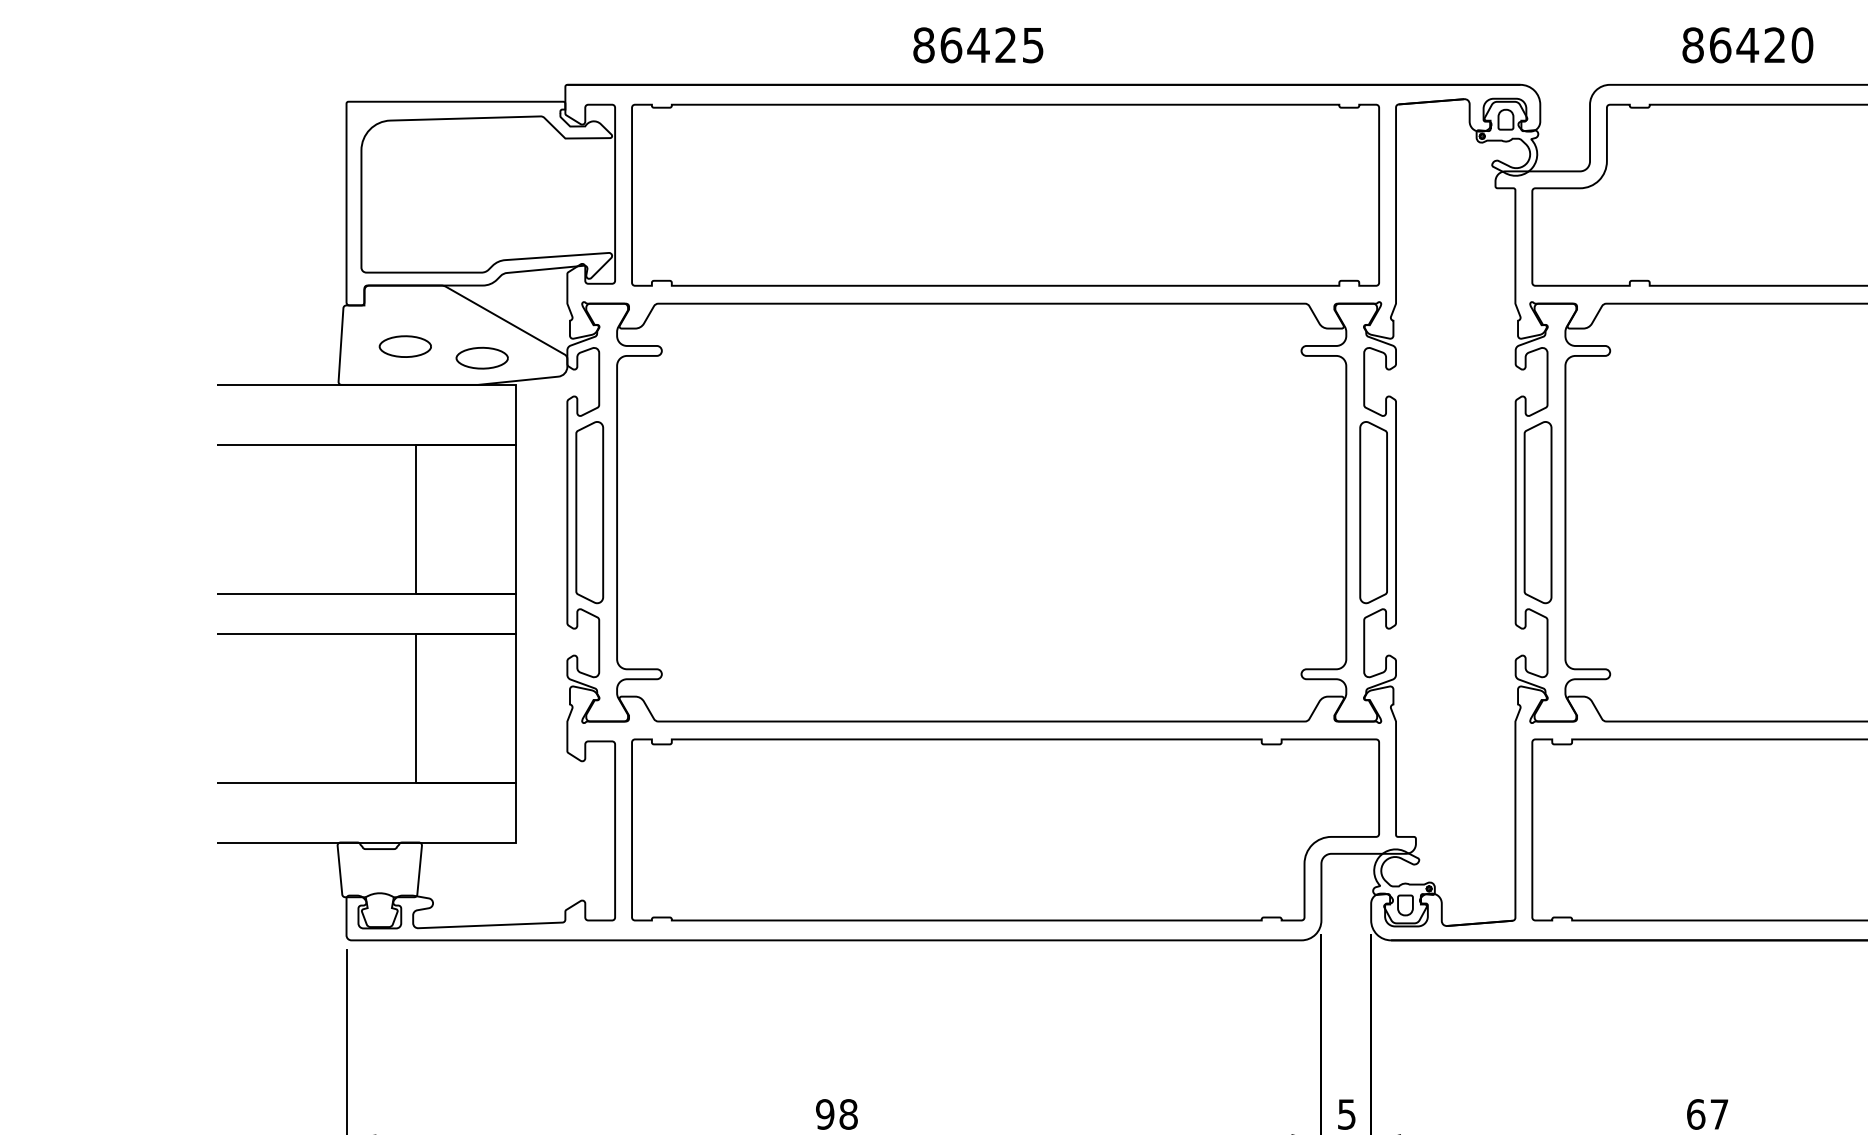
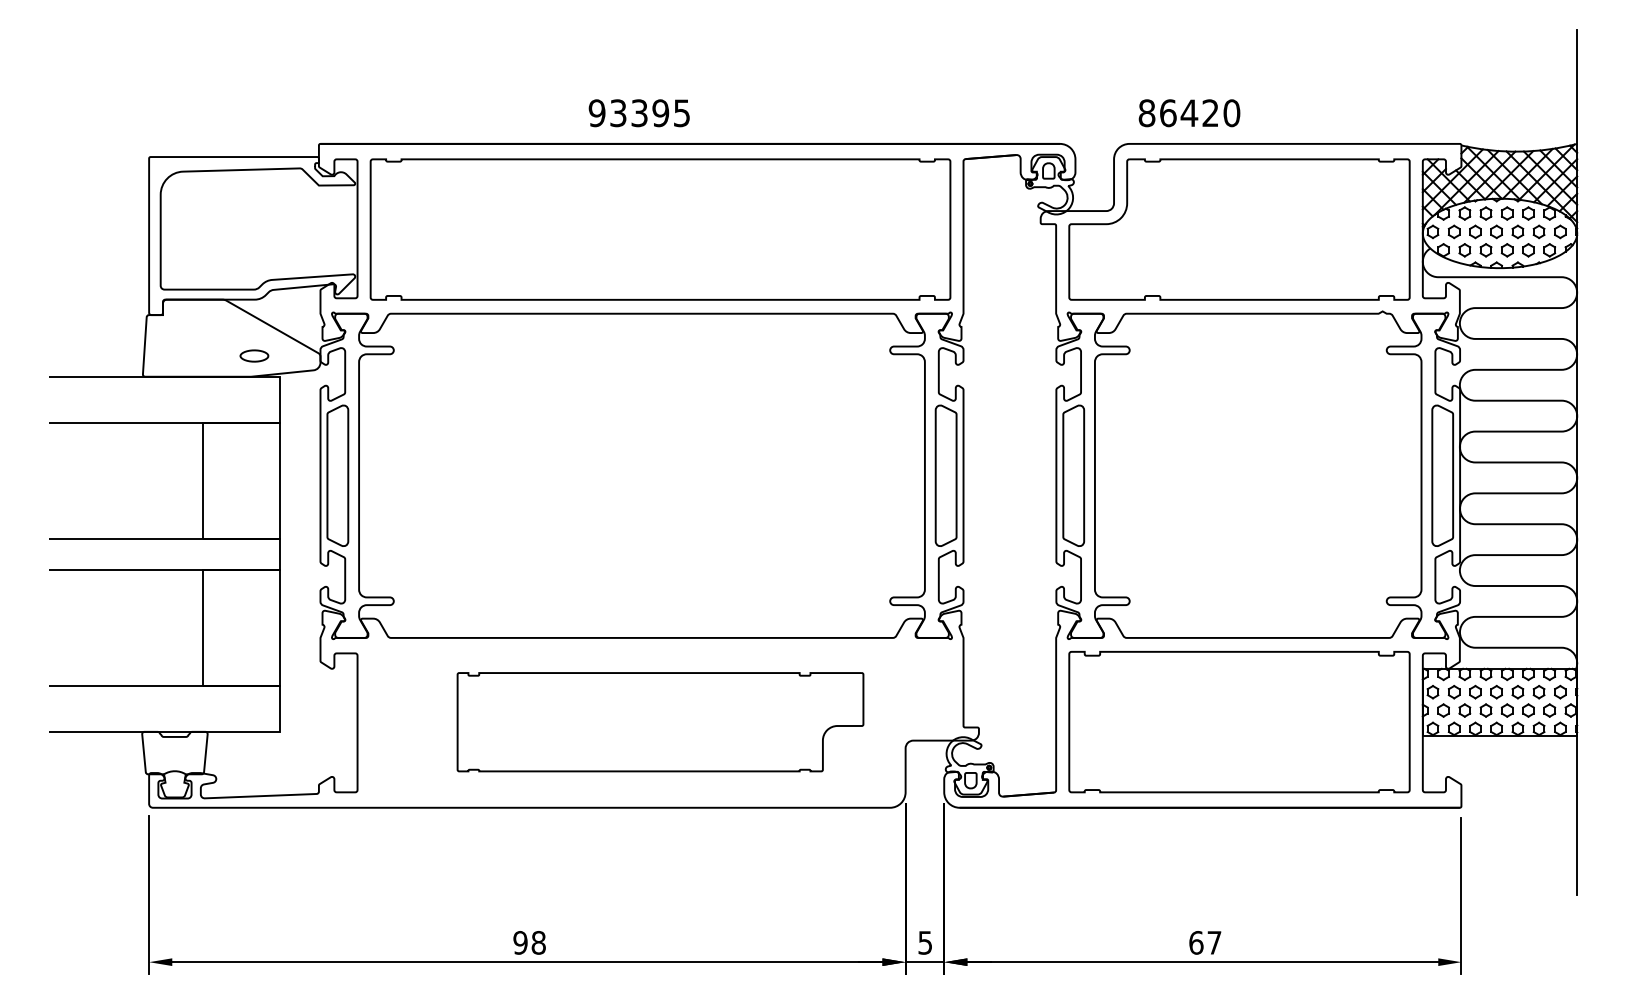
text: (964, 45) -> (628, 113), 86425 -> 93395
text: (1747, 45) -> (1189, 113), moved
part: (405, 345) -> (194, 346), removed
part: (482, 357) -> (254, 355), size x0.7
part: (1005, 830) -> (660, 722), size x0.7

